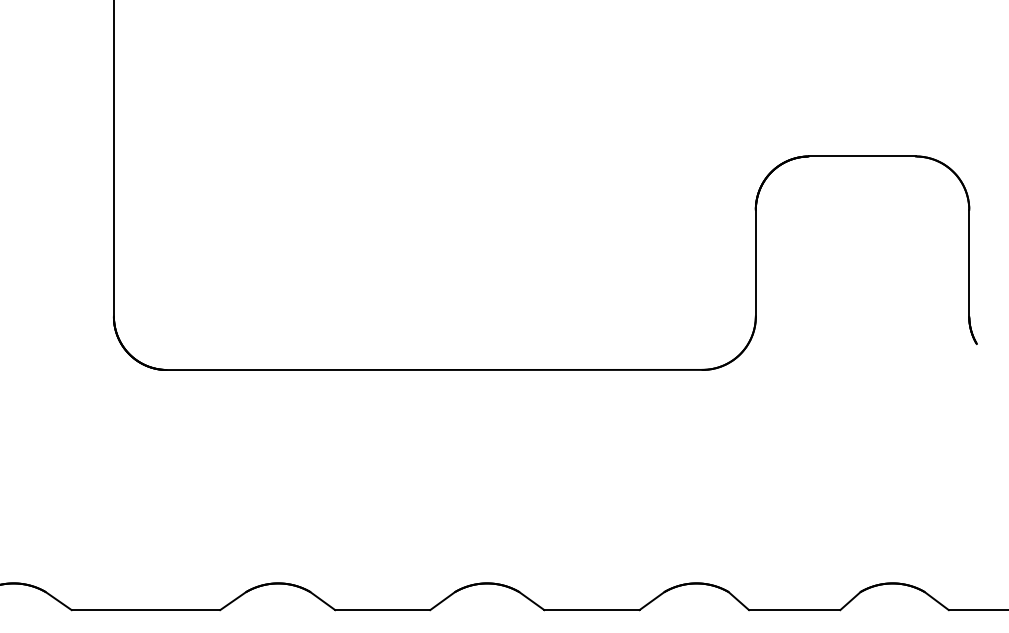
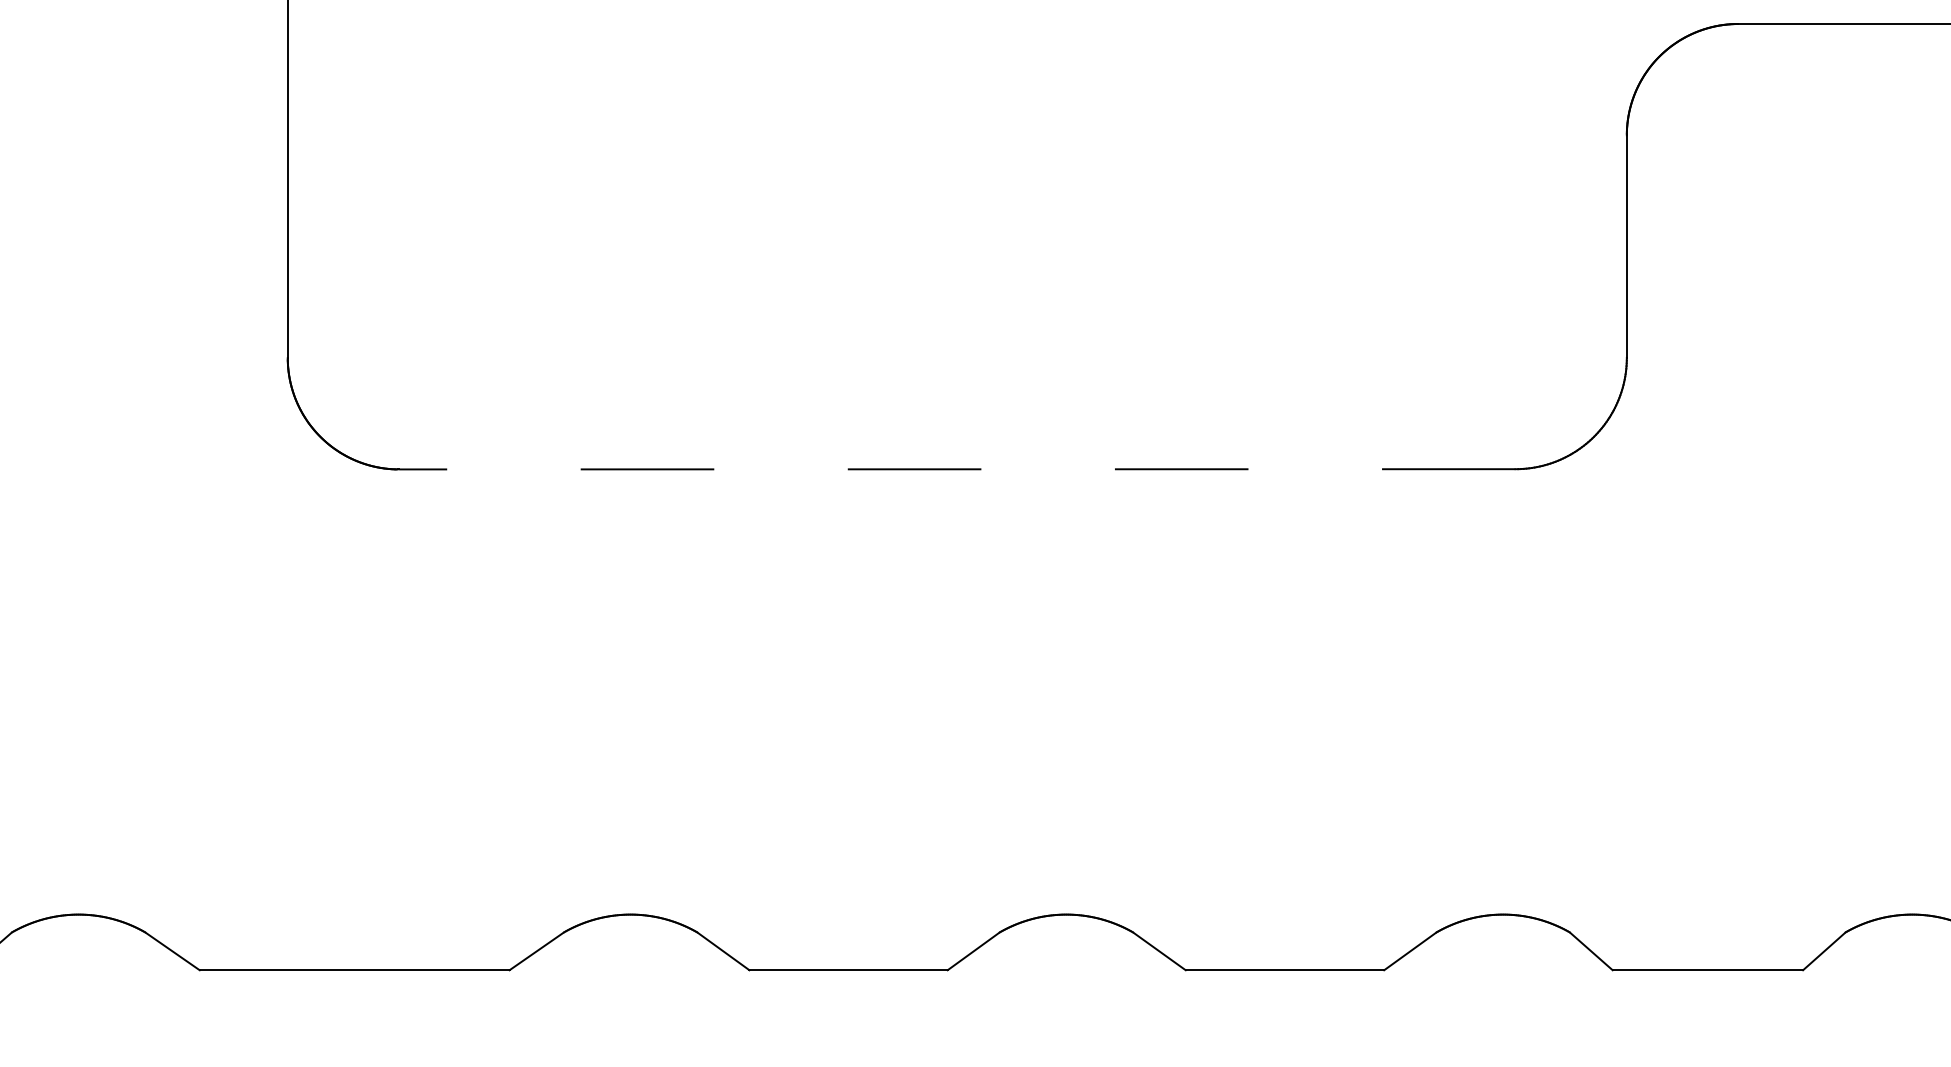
line: (434, 369) -> (956, 468), solid -> dashed

